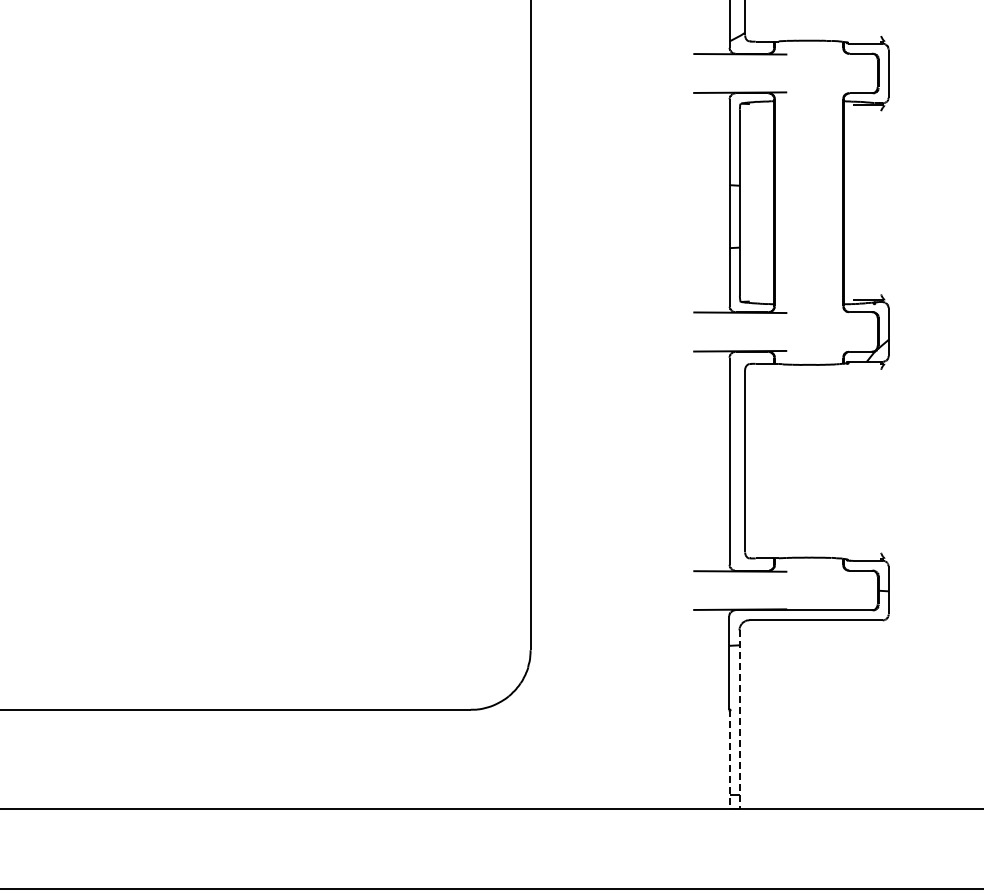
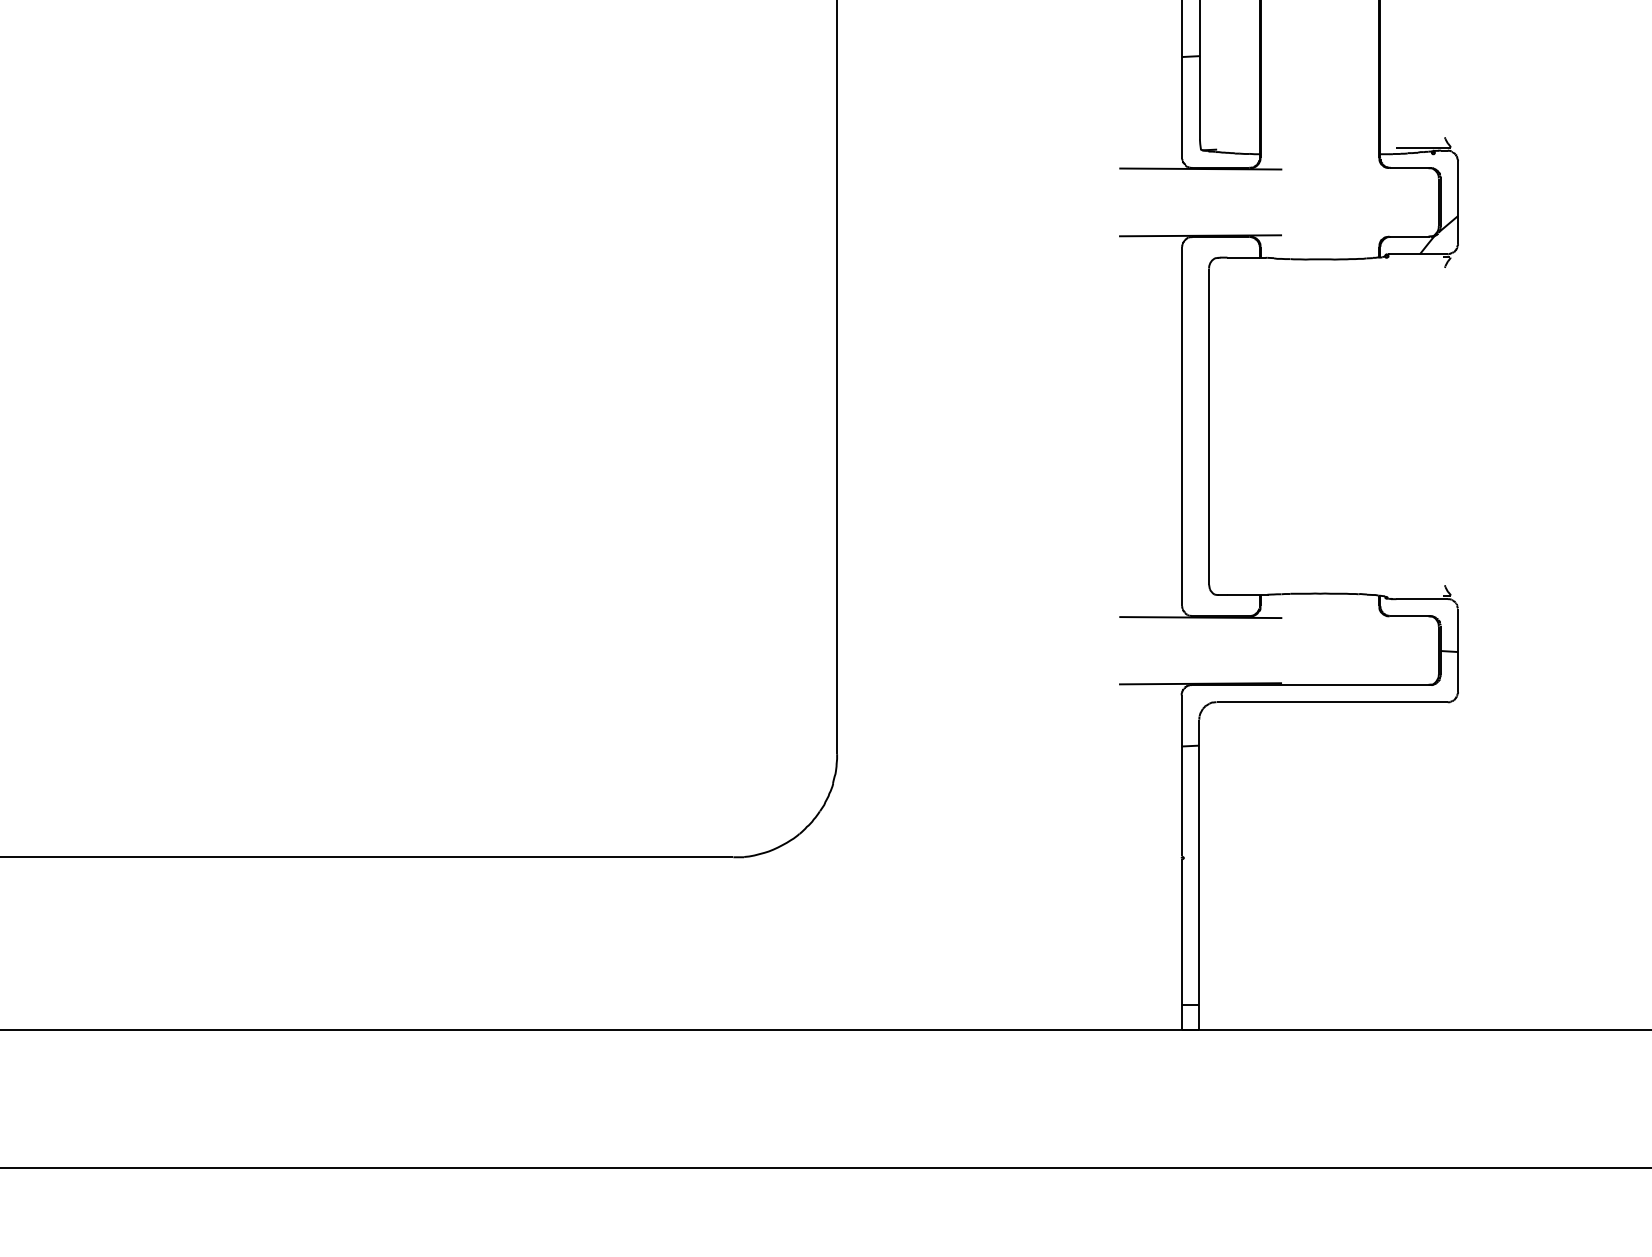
line: (739, 720) -> (1199, 875), dashed -> solid
line: (729, 759) -> (1182, 943), dashed -> solid

